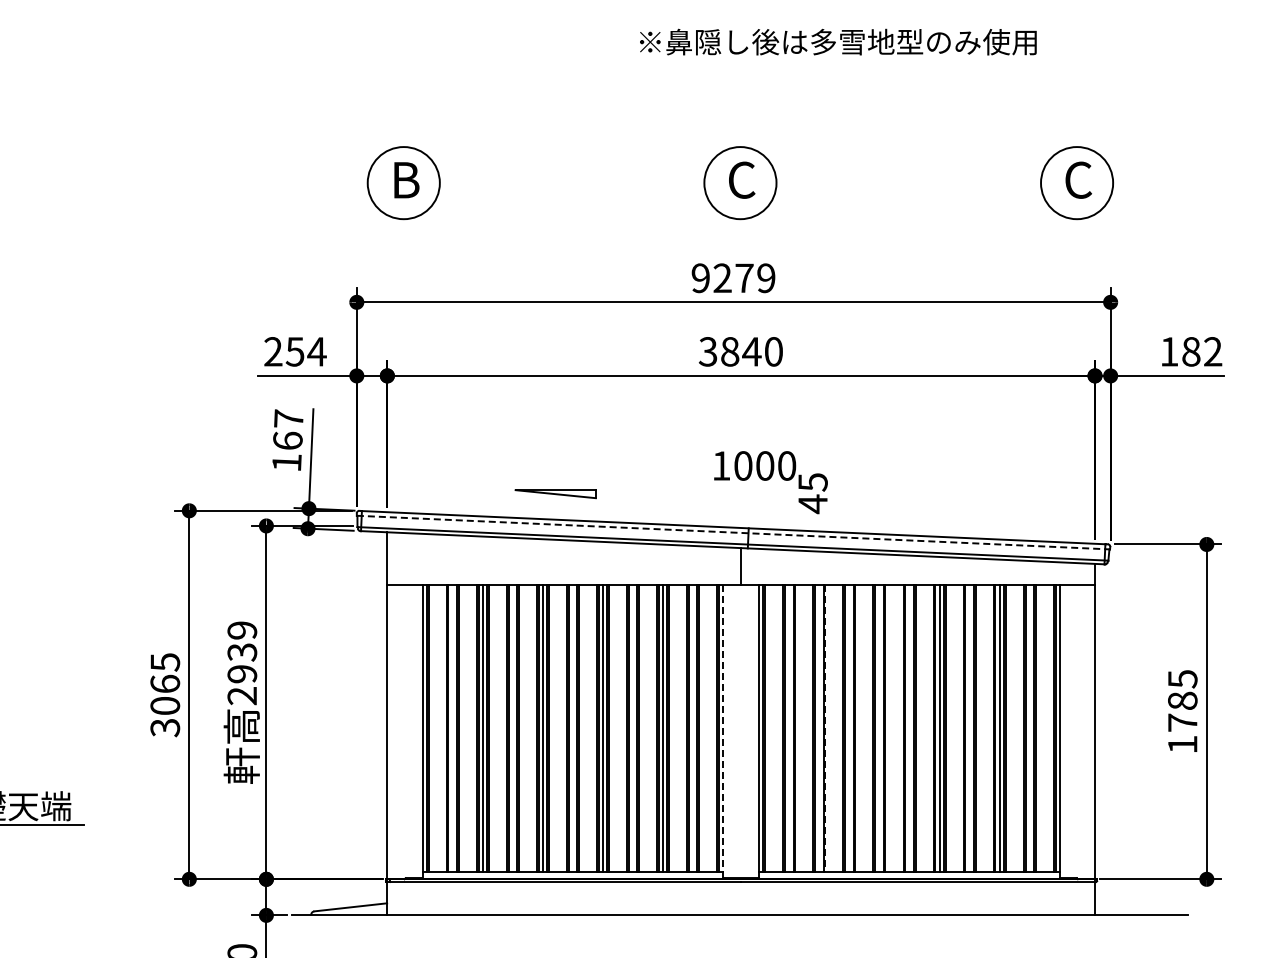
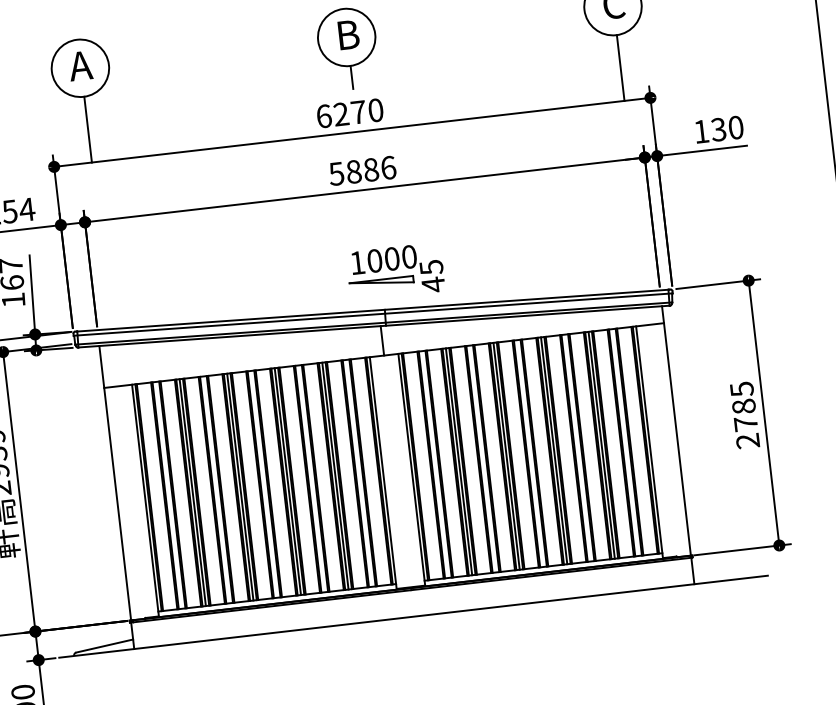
text: (742, 179) -> (348, 34), C -> B
text: (404, 180) -> (80, 66), B -> A
line: (741, 233) -> (352, 77), added
line: (404, 260) -> (88, 129), added
line: (1077, 260) -> (620, 67), added
text: (733, 278) -> (349, 113), 9279 -> 6270
text: (741, 351) -> (362, 170), 3840 -> 5886
text: (1201, 351) -> (726, 128), 182 -> 130
part: (555, 494) -> (381, 283), moved
line: (733, 532) -> (373, 314), dashed -> solid
line: (819, 728) -> (459, 461), added
line: (879, 728) -> (506, 456), added
line: (825, 729) -> (463, 461), dashed -> solid
line: (723, 731) -> (383, 472), dashed -> solid
text: (1182, 744) -> (747, 441), 1785 -> 2785

